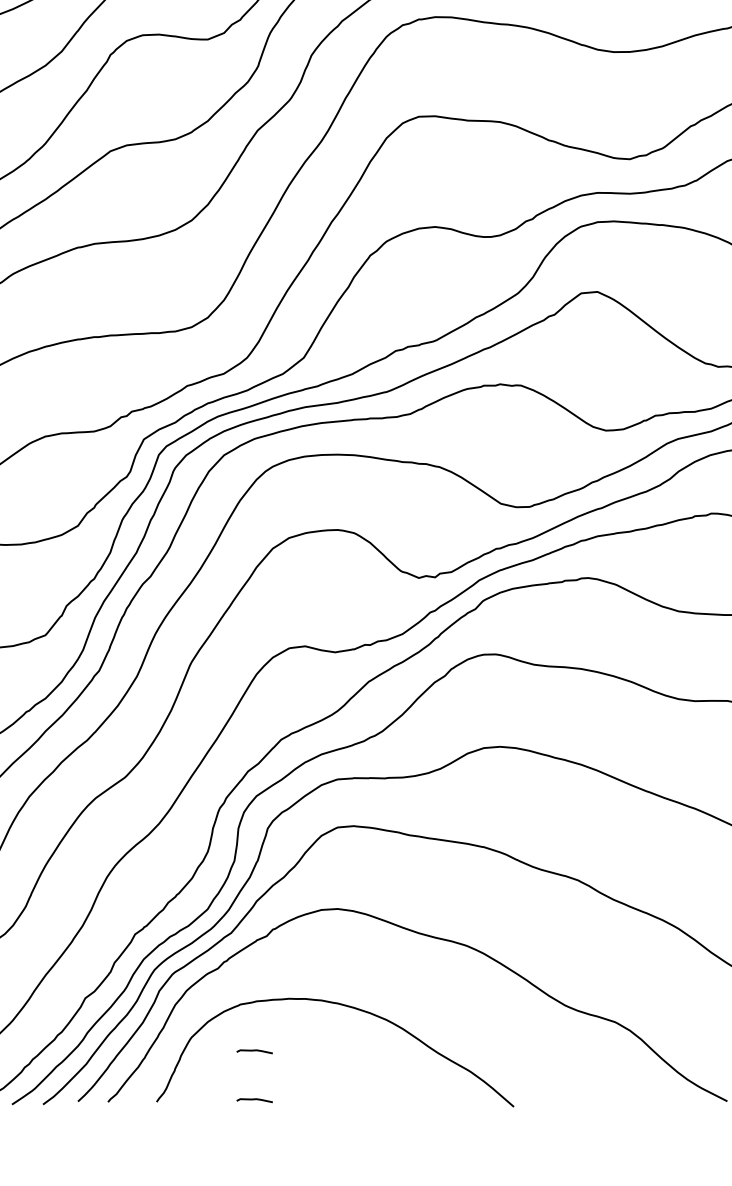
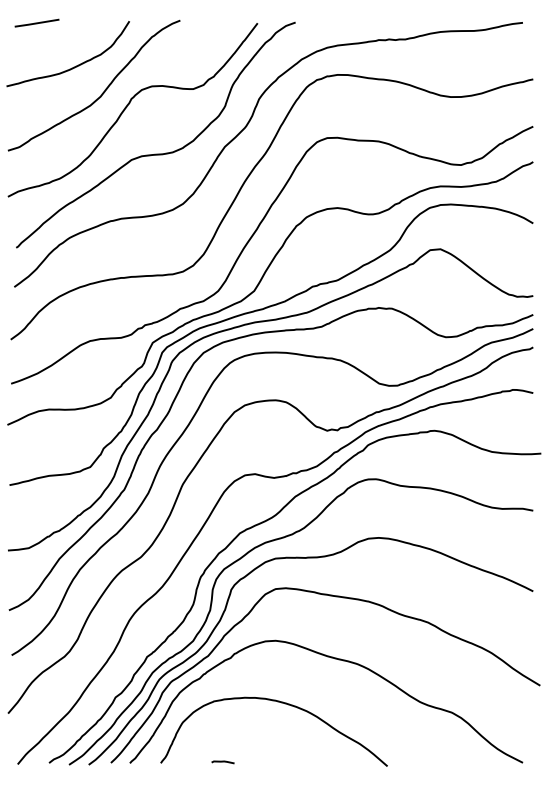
curve: (253, 1051) -> (222, 731), removed

